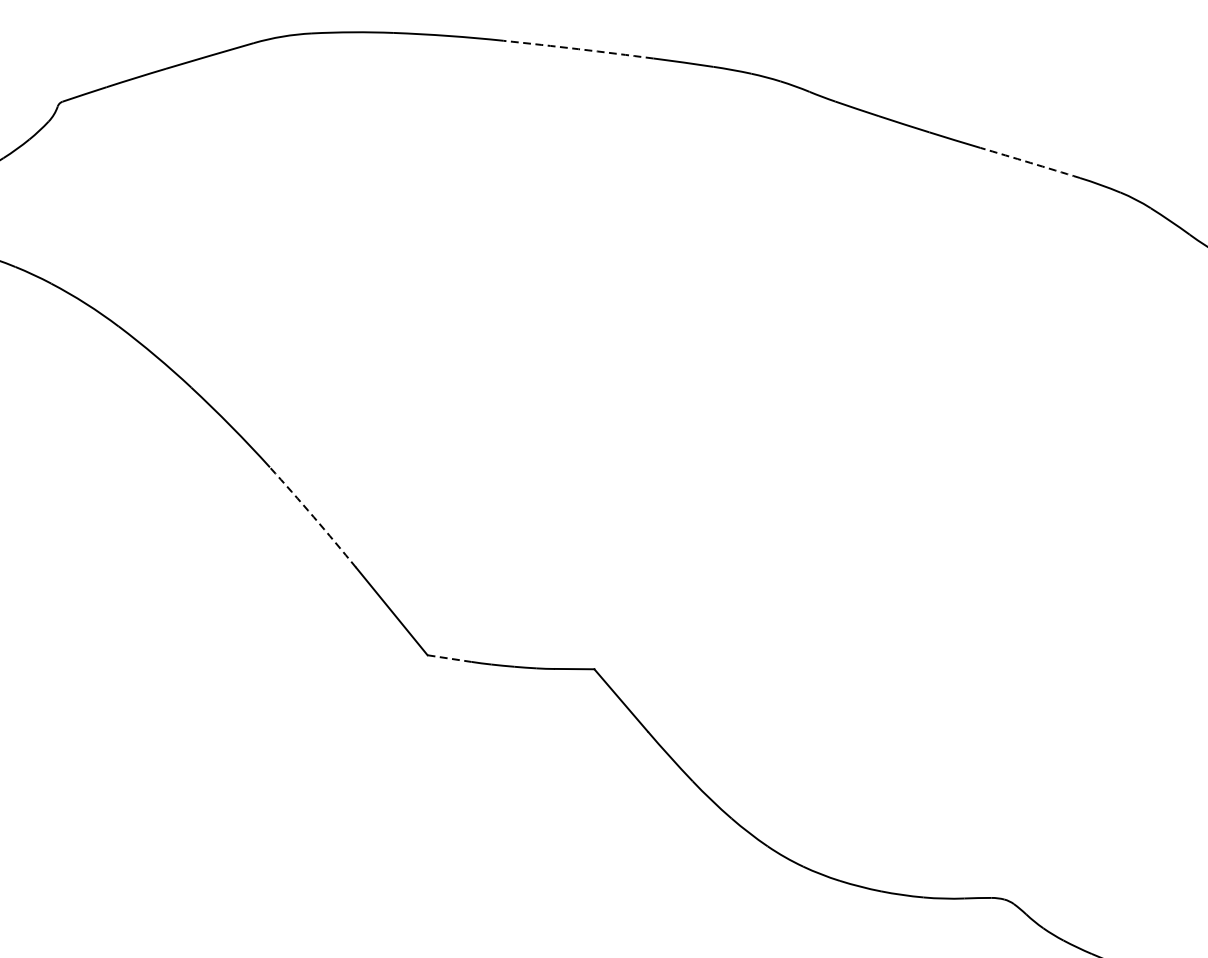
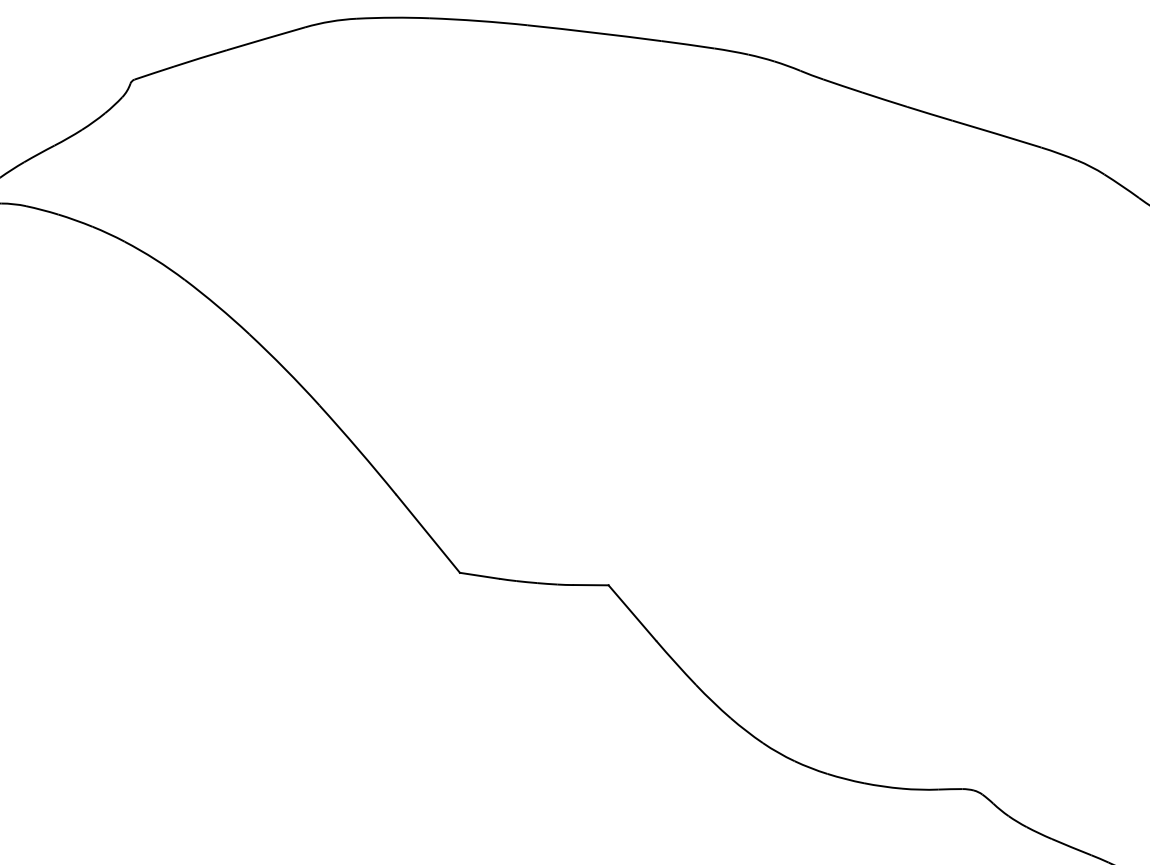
arc: (578, 48) -> (594, 32), dashed -> solid
arc: (1029, 163) -> (996, 134), dashed -> solid
arc: (313, 516) -> (358, 449), dashed -> solid
line: (449, 658) -> (479, 575), dashed -> solid

